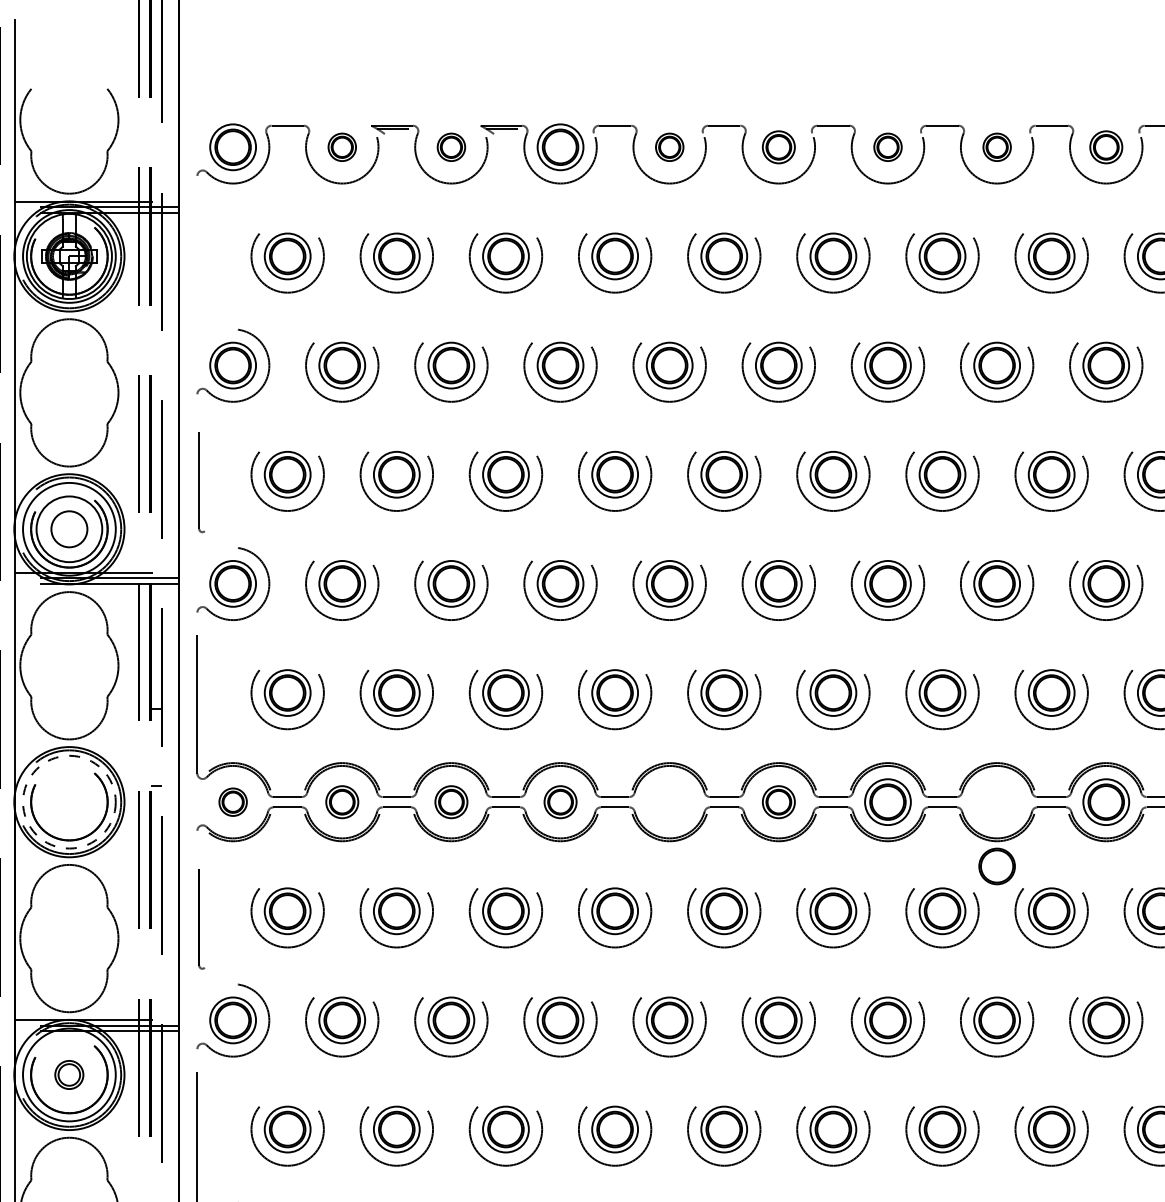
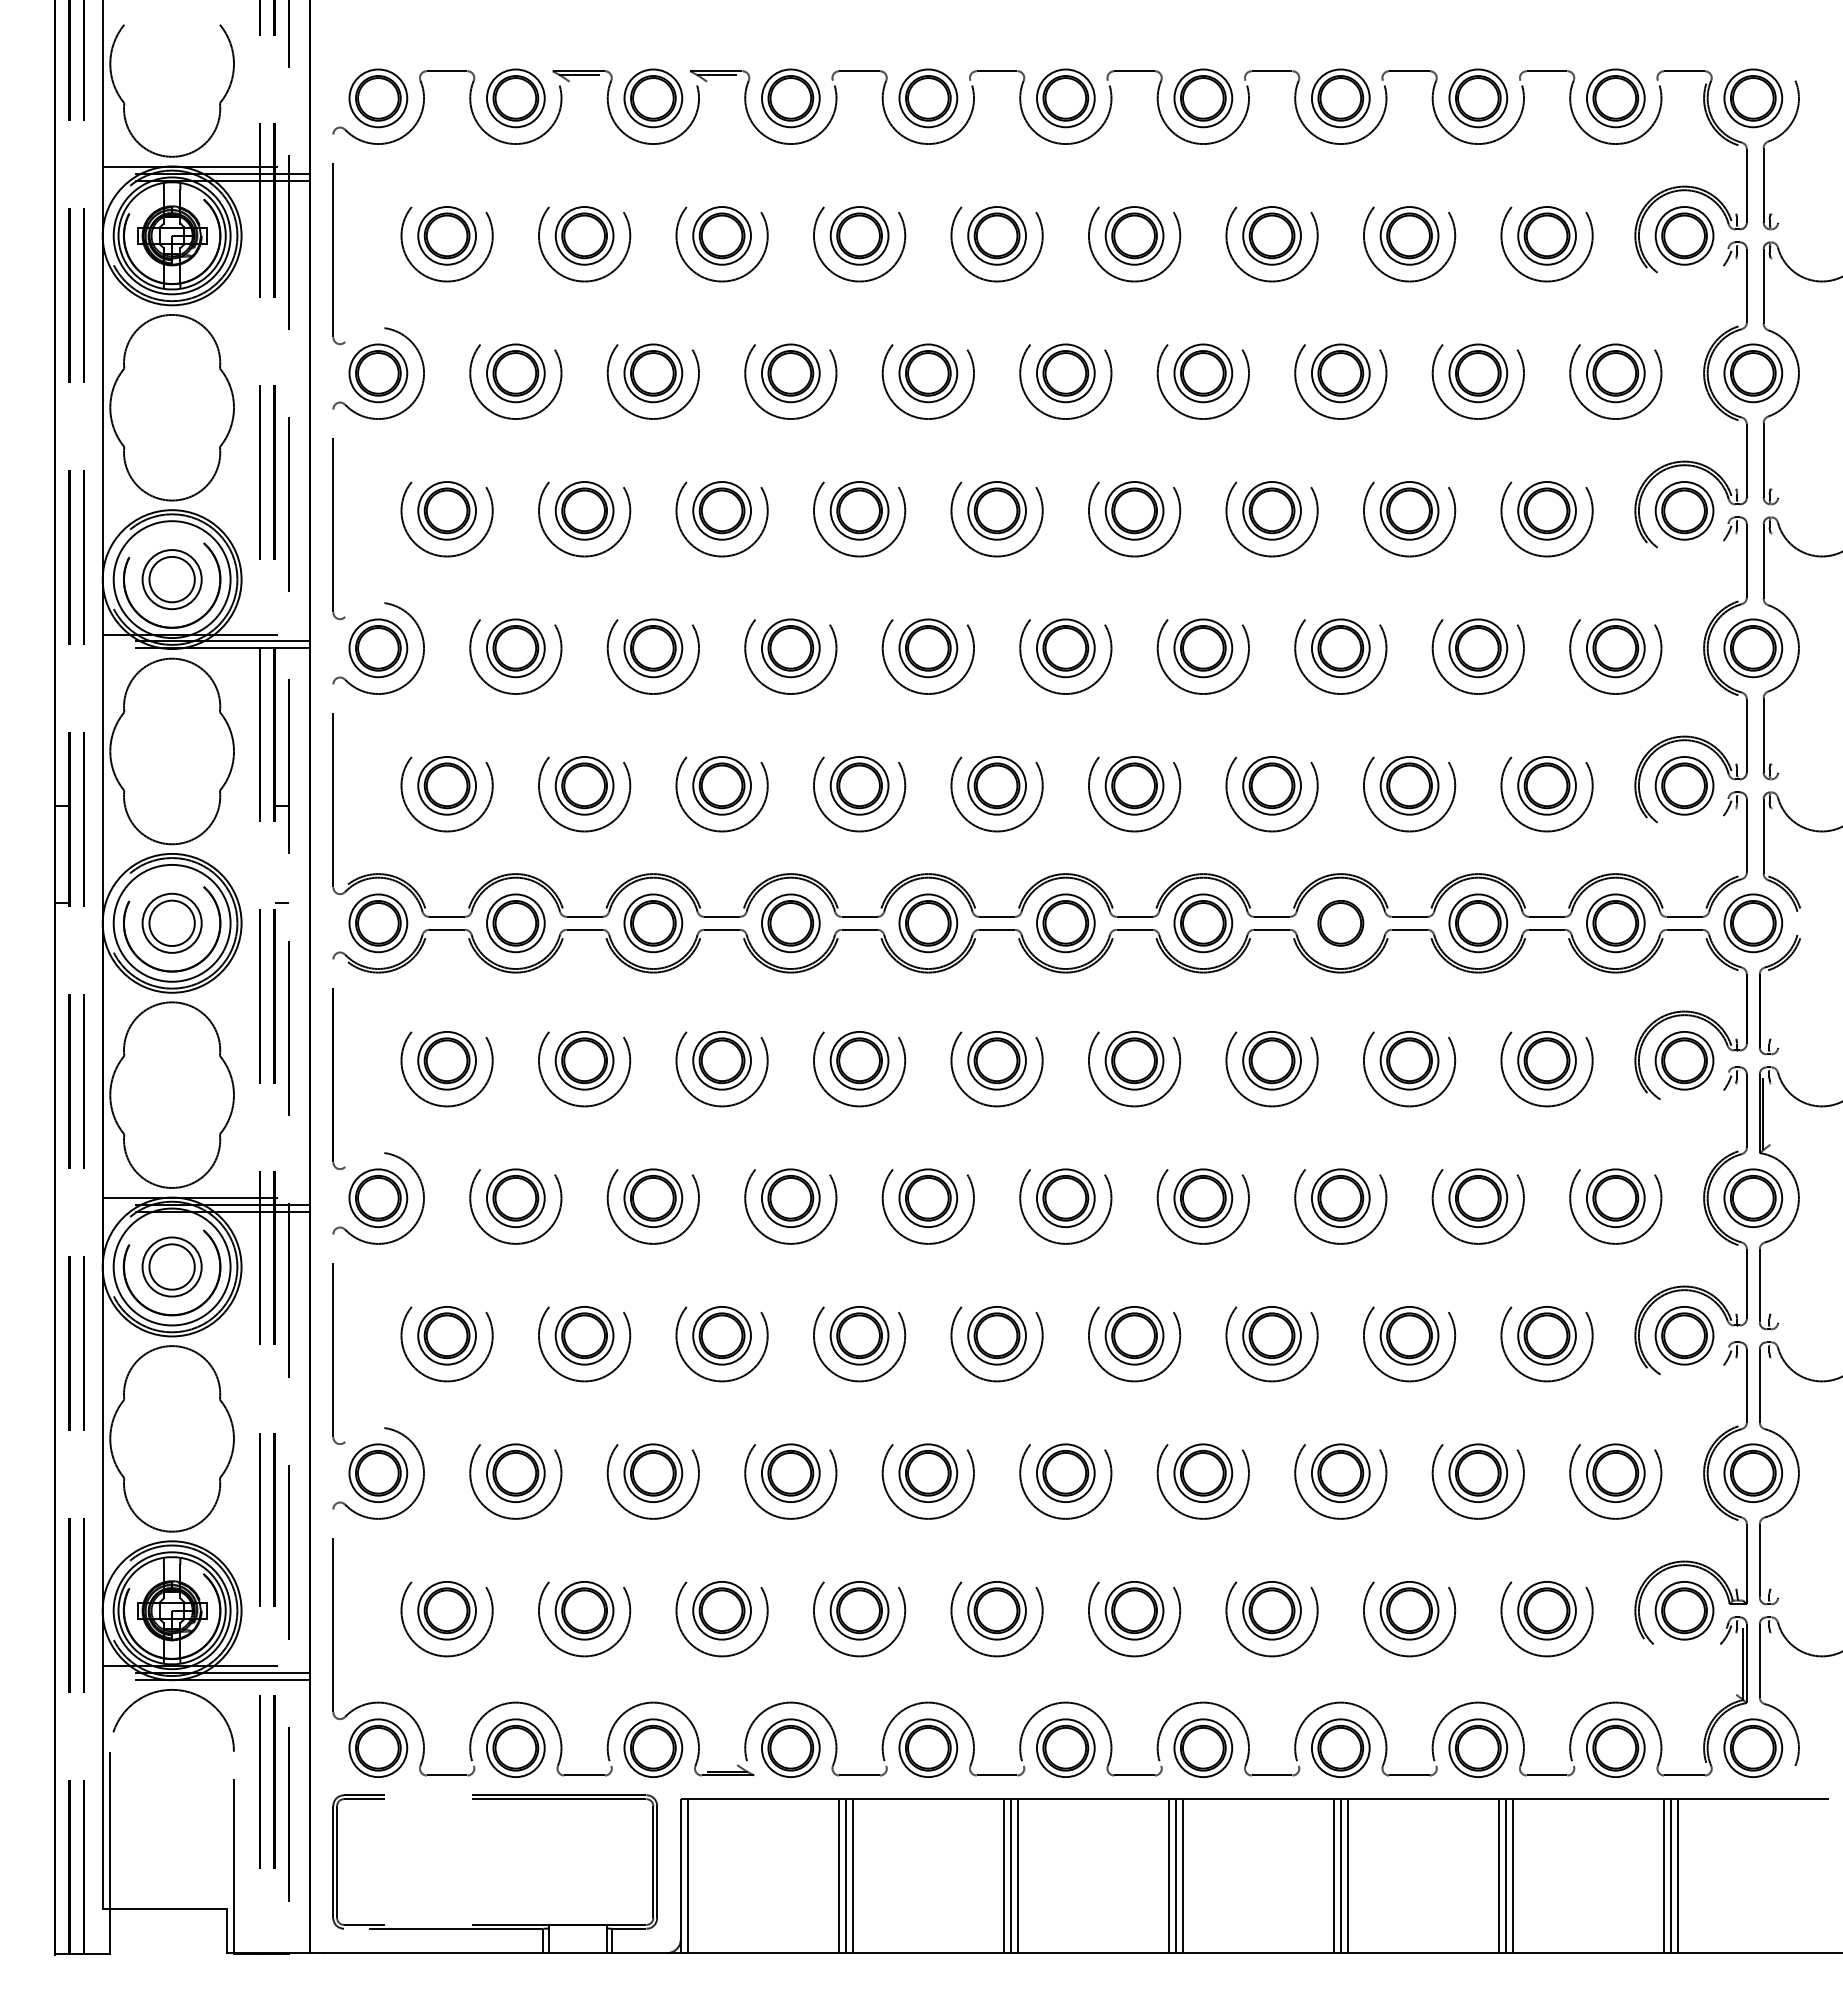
part: (341, 147) -> (515, 98), size x1.67
part: (451, 147) -> (653, 98), size x1.67
part: (669, 147) -> (928, 98), size x1.67
part: (778, 147) -> (1065, 98), size x1.43
part: (888, 147) -> (1203, 98), size x1.67
part: (996, 147) -> (1340, 98), size x1.67
part: (1106, 147) -> (1478, 98), size x1.43
part: (201, 271) -> (338, 254), added
part: (201, 489) -> (338, 529), size x1.67
circle: (68, 529) -> (171, 579), size x0.71
circle: (68, 801) -> (171, 922), dashed -> solid
part: (68, 801) -> (171, 922), added
part: (233, 802) -> (378, 923), size x1.67
part: (341, 802) -> (515, 923), size x1.43
part: (451, 802) -> (653, 923), size x1.43
part: (560, 802) -> (790, 923), size x1.43
part: (669, 802) -> (928, 923), added
part: (778, 802) -> (1065, 923), size x1.43
part: (996, 866) -> (1340, 923), moved
part: (201, 926) -> (338, 1079), size x1.67
part: (68, 1074) -> (171, 1266), size x1.67

